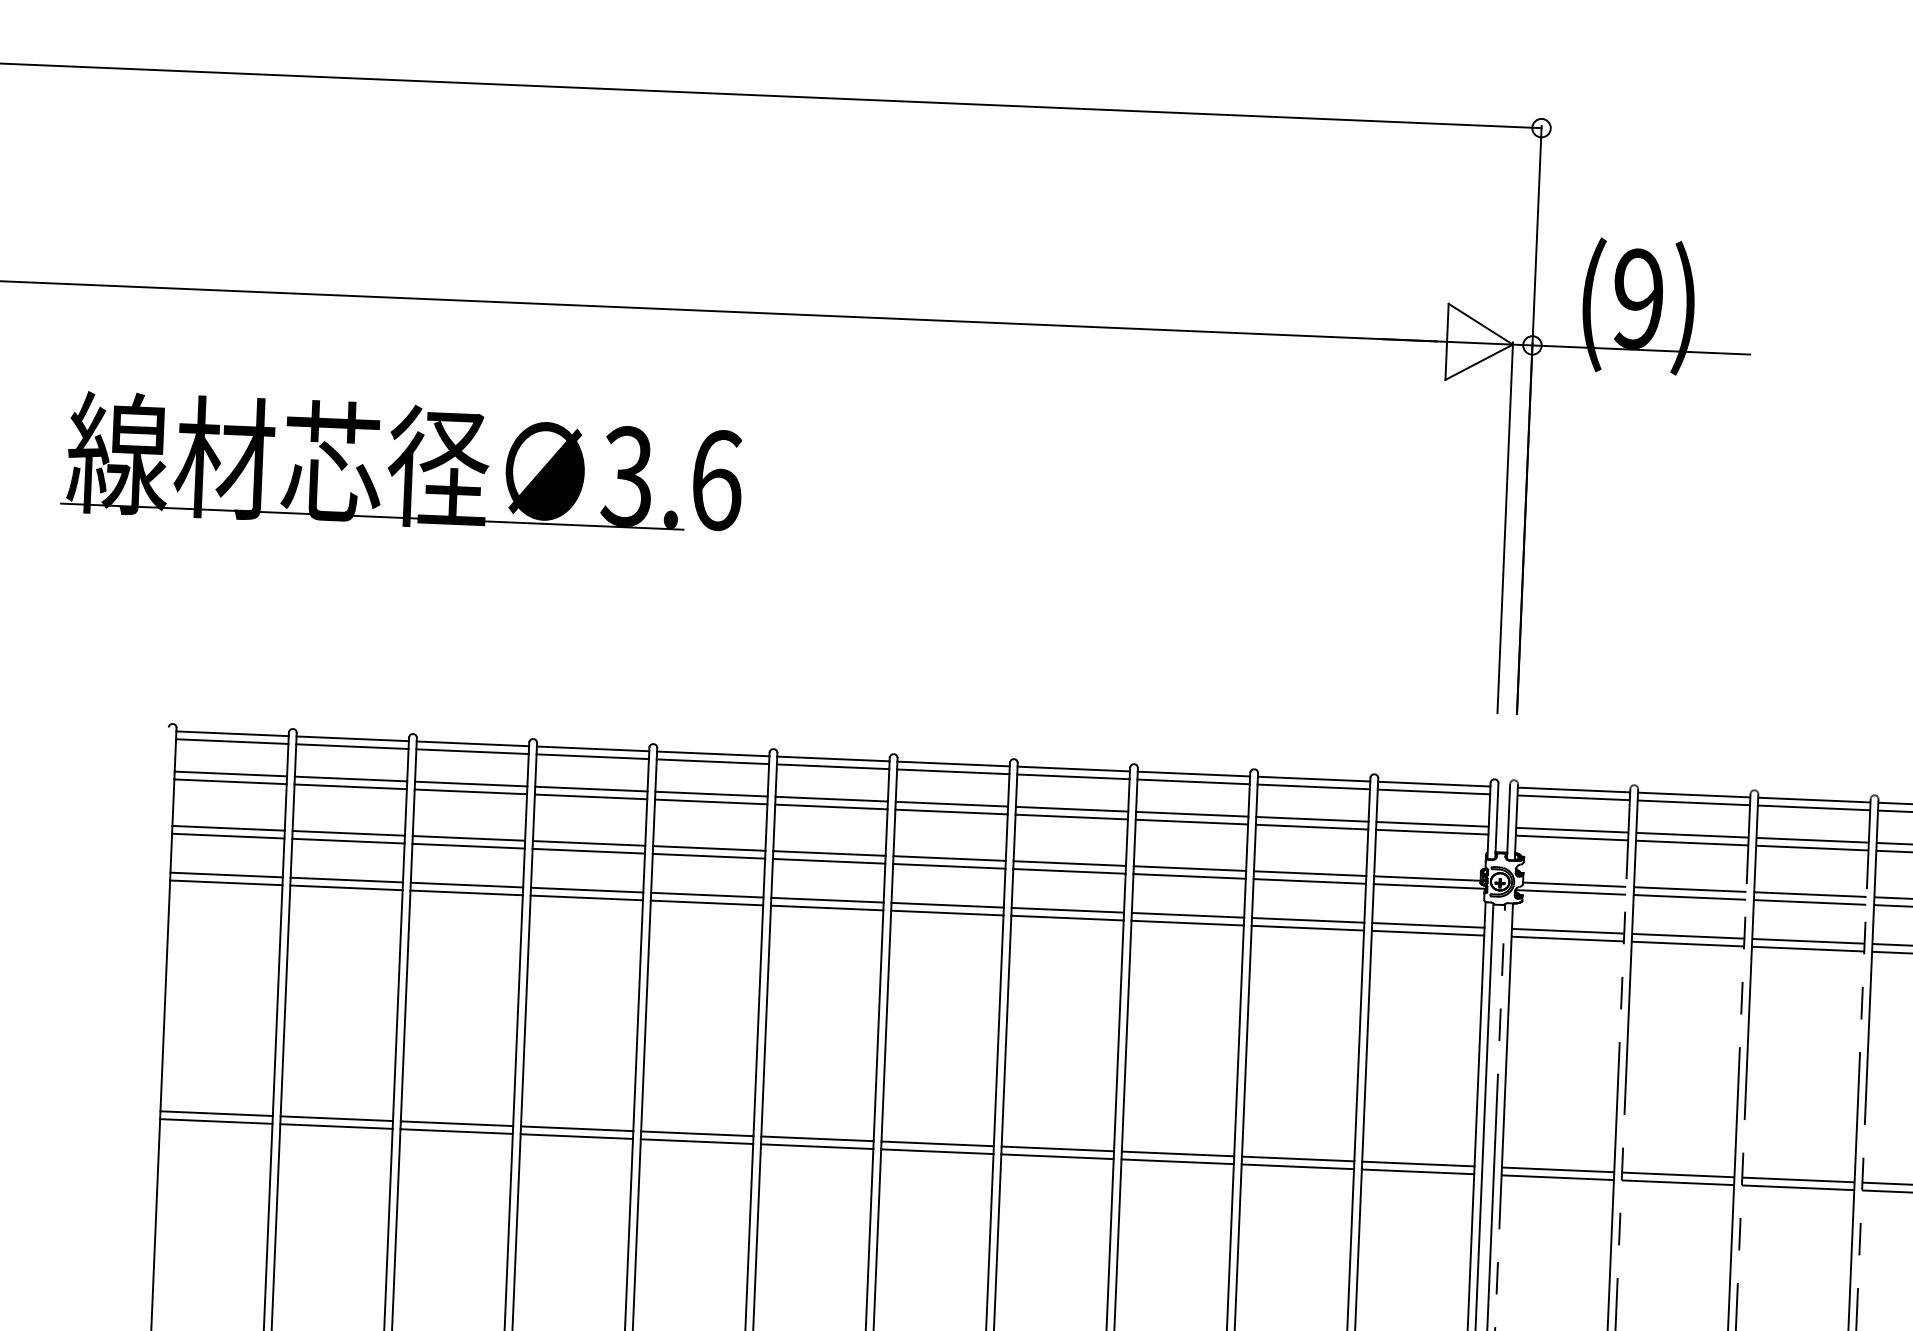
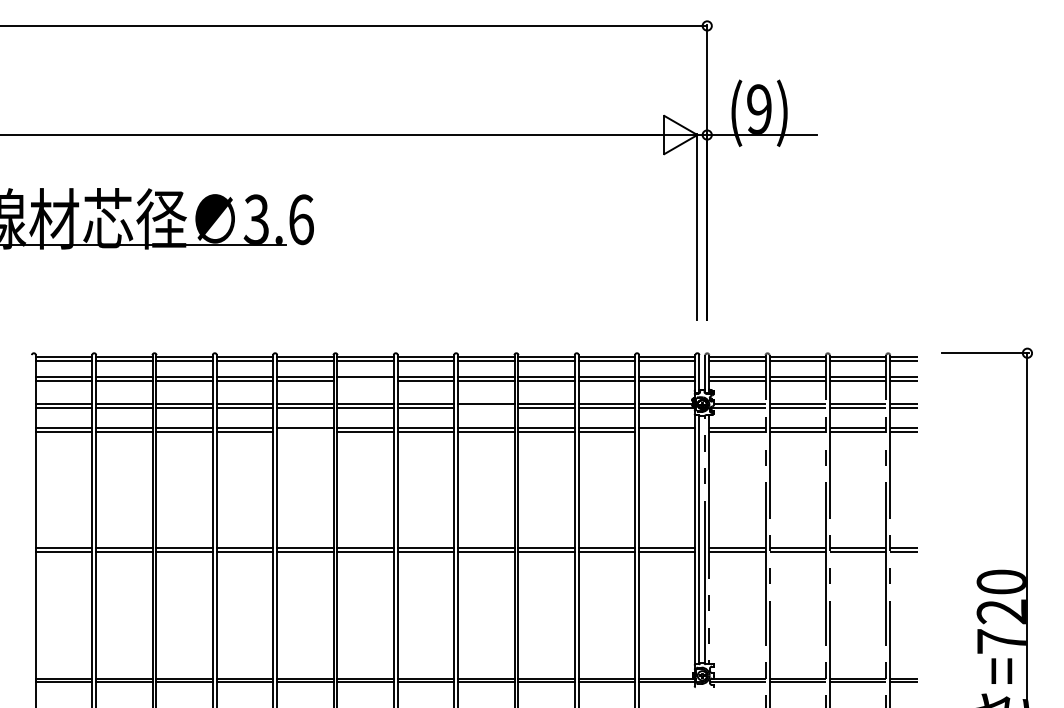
line: (831, 807) -> (365, 381), removed
line: (1069, 871) -> (486, 408), removed
line: (707, 902) -> (305, 431), removed
line: (1428, 932) -> (667, 431), removed

